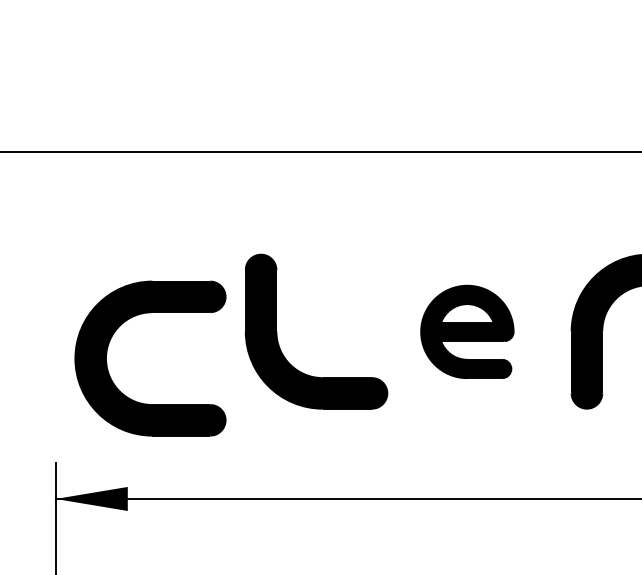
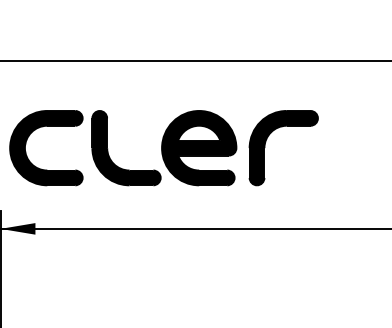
part: (467, 332) -> (199, 148), size x1.67
part: (109, 365) -> (26, 151), moved

